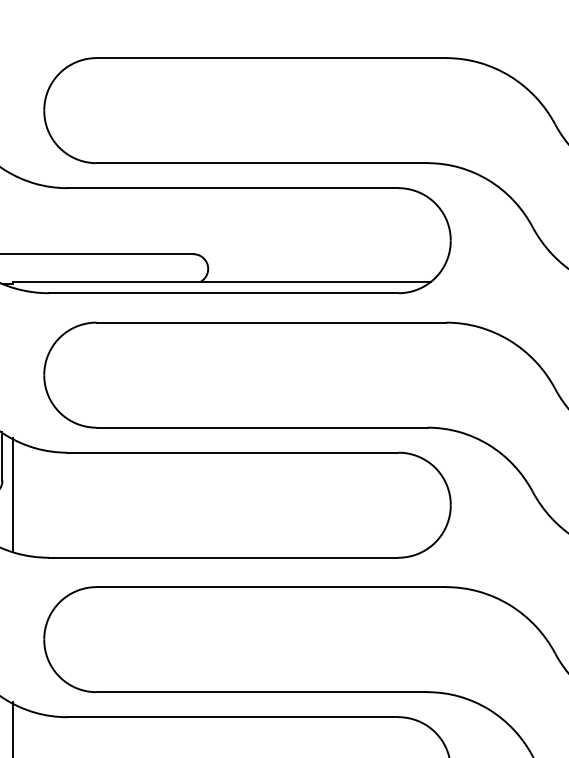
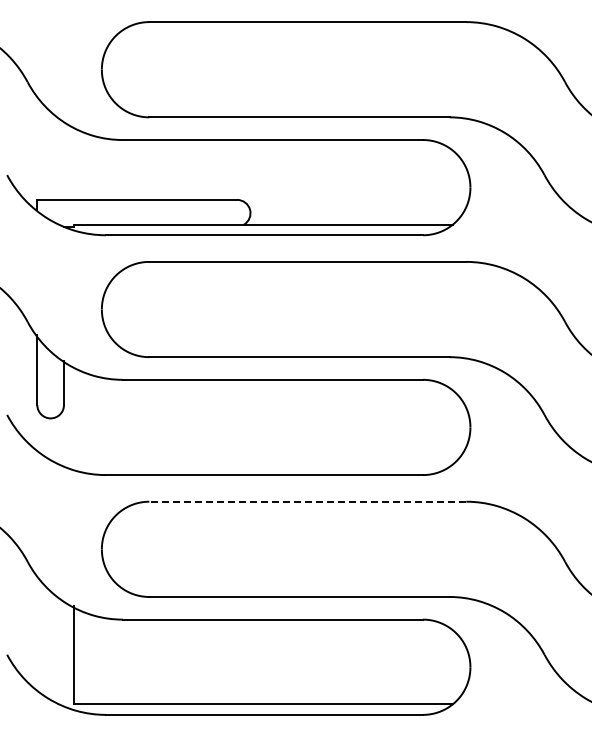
line: (12, 494) -> (73, 417), removed
line: (271, 586) -> (307, 501), solid -> dashed

